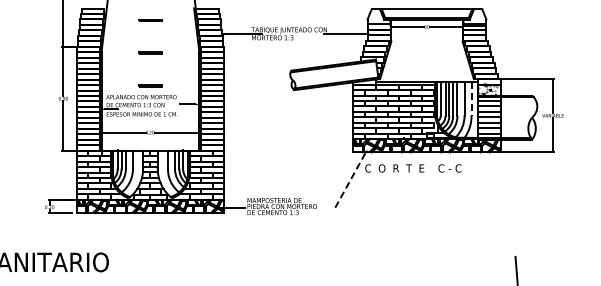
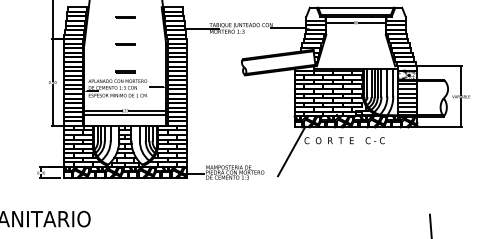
line: (471, 99) -> (393, 83), dashed -> solid
line: (150, 138) -> (125, 115), added
line: (349, 182) -> (291, 152), dashed -> solid

